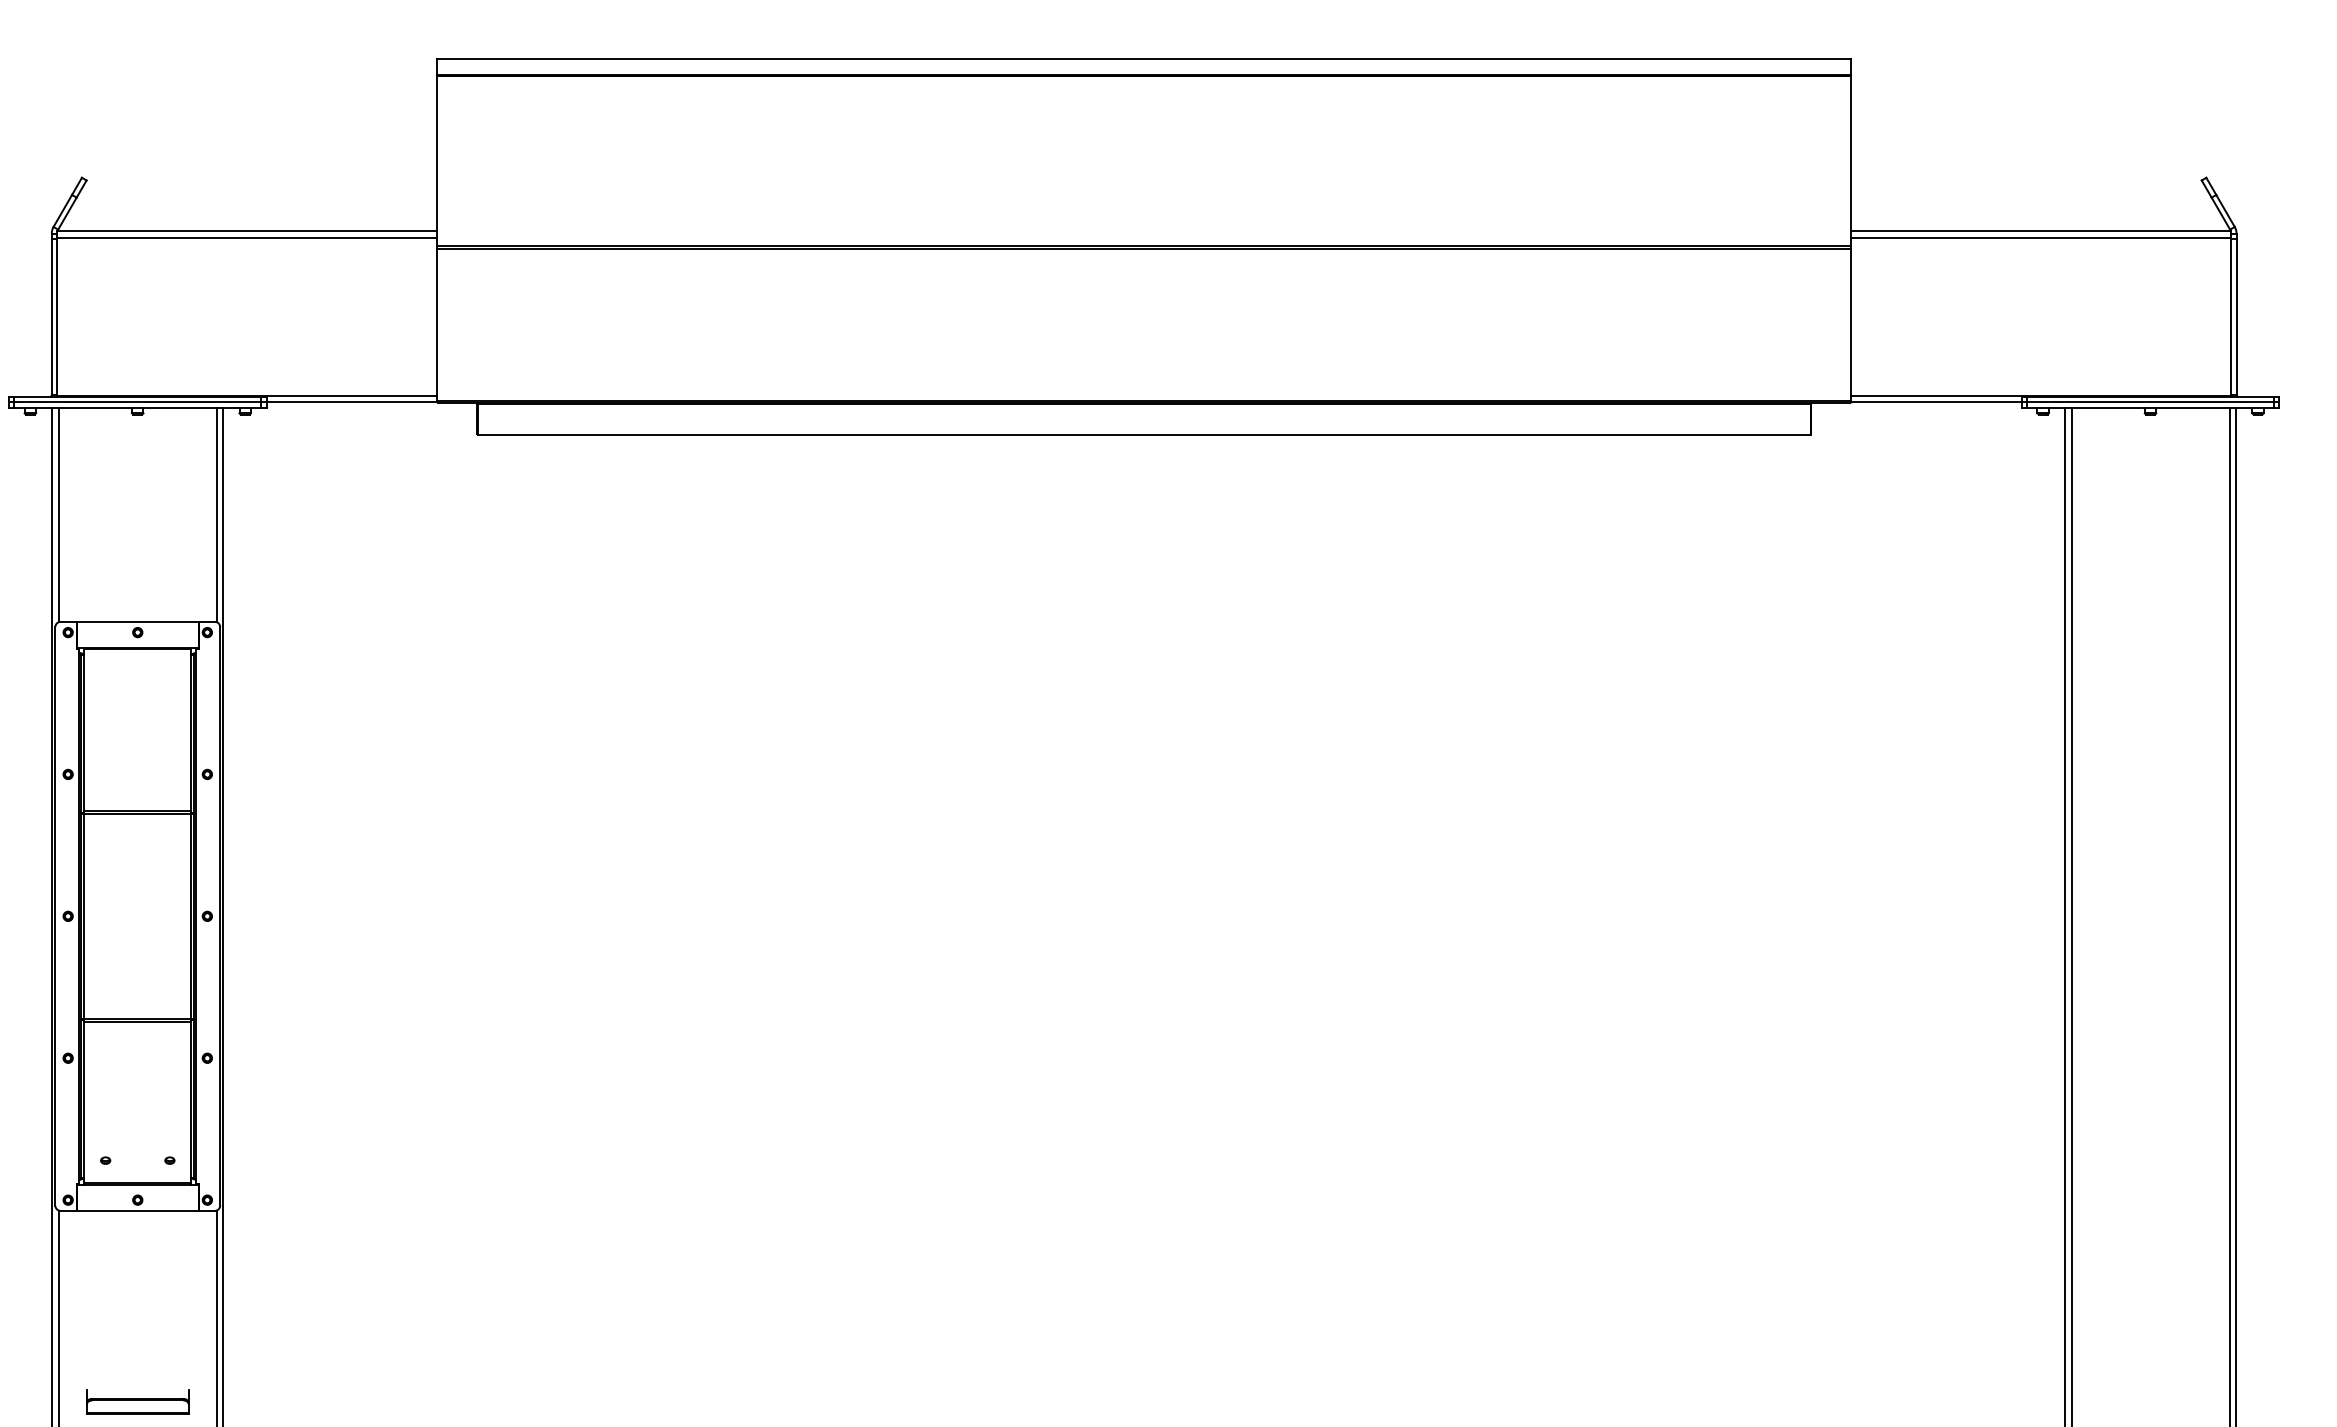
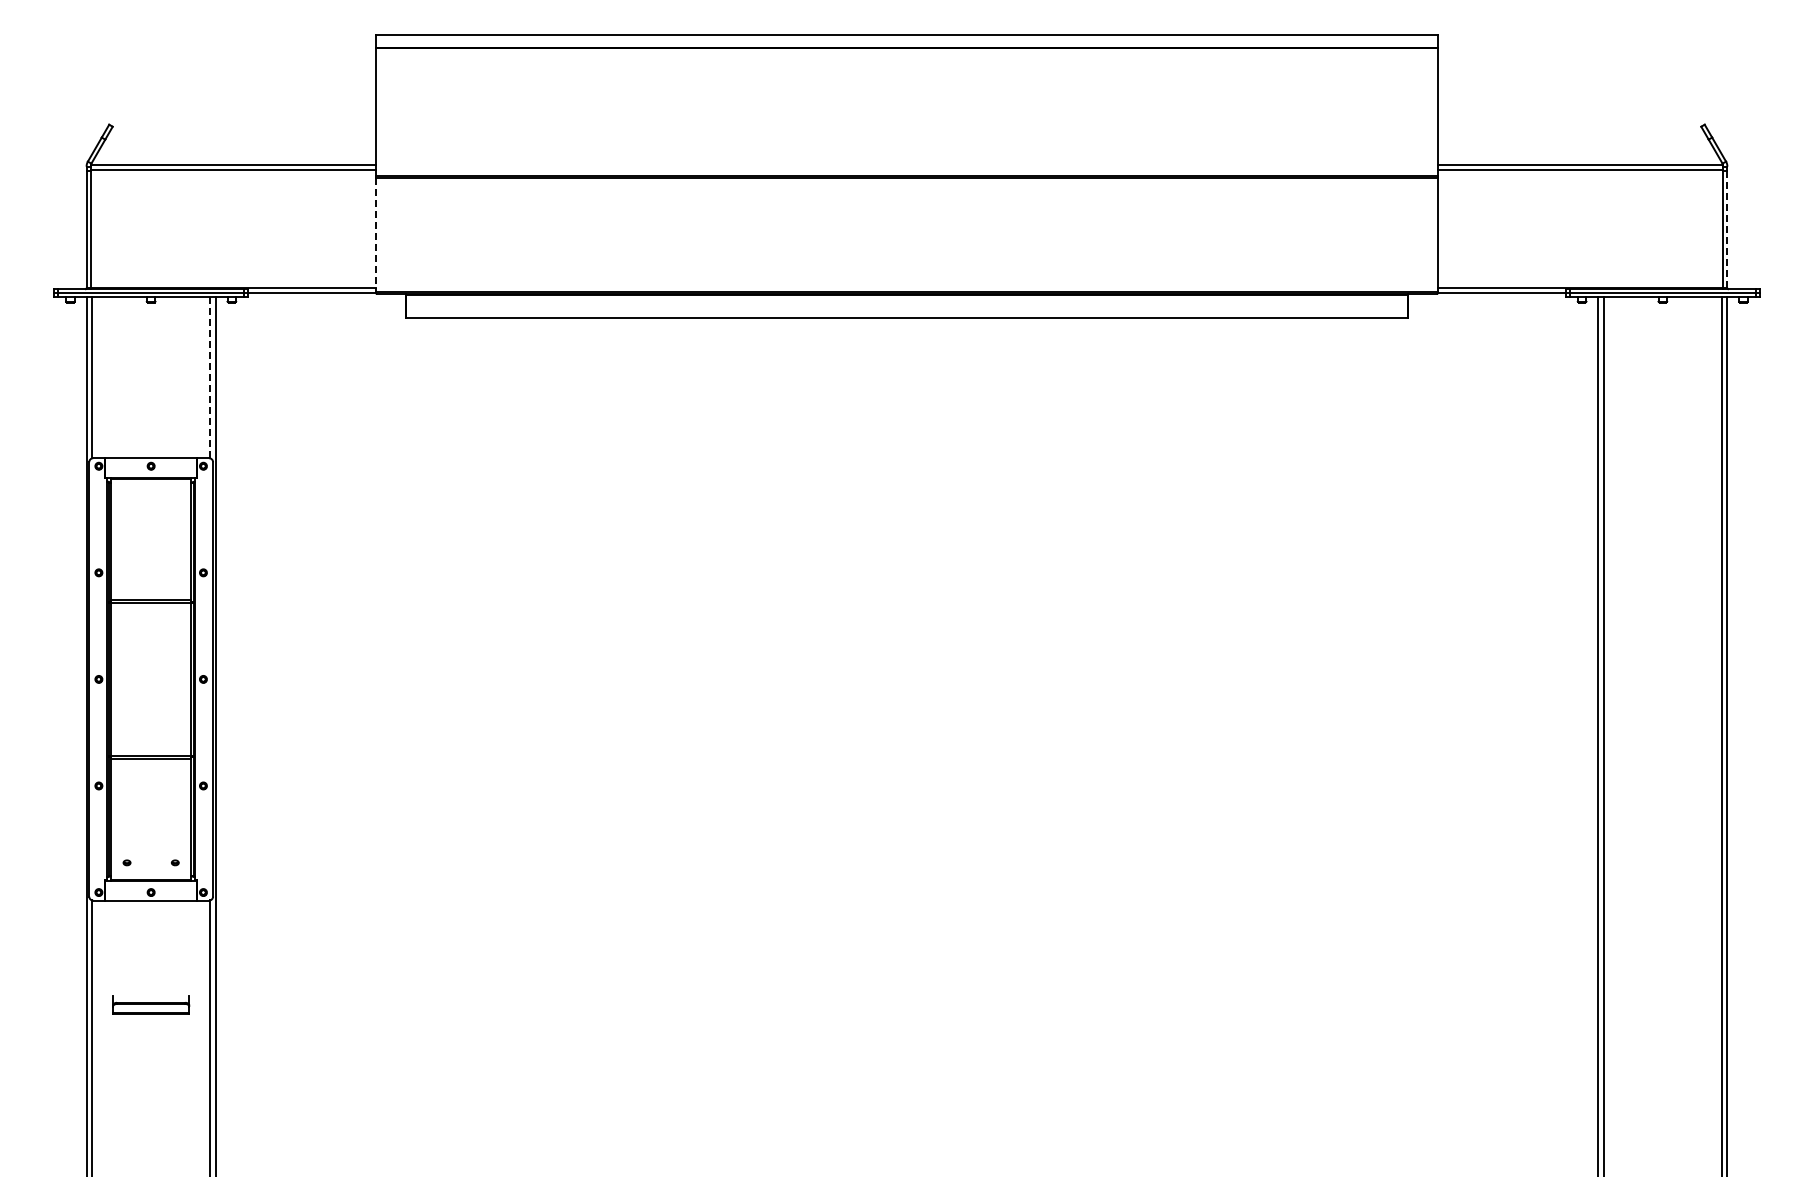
line: (2236, 317) -> (1727, 229), solid -> dashed
line: (437, 325) -> (376, 235), solid -> dashed
line: (216, 514) -> (210, 377), solid -> dashed
part: (138, 1401) -> (151, 1004), moved

